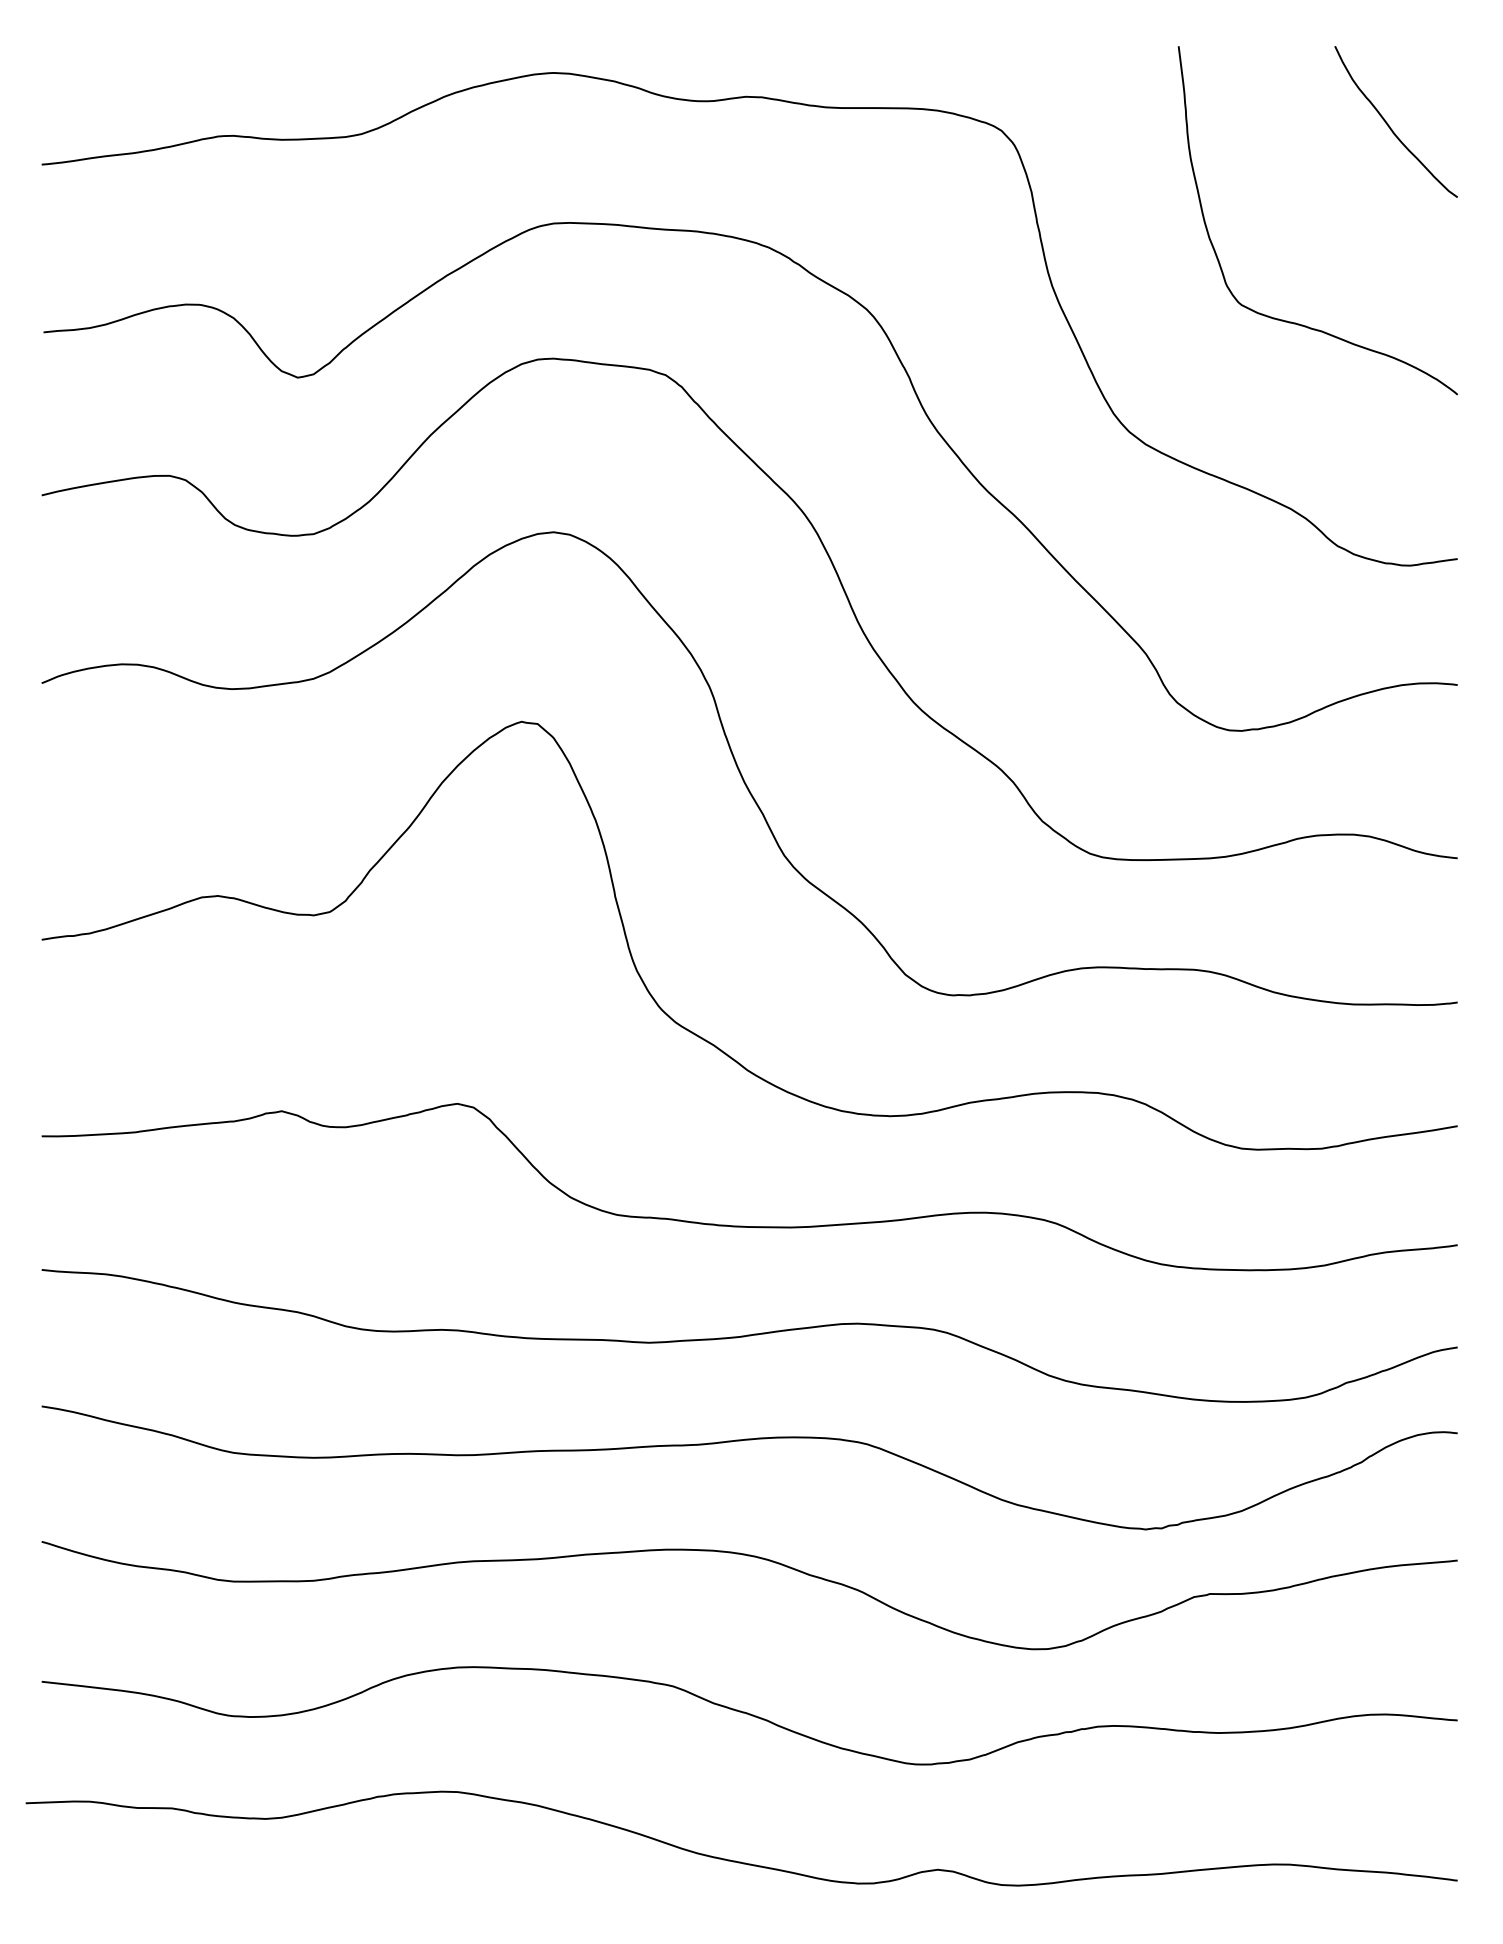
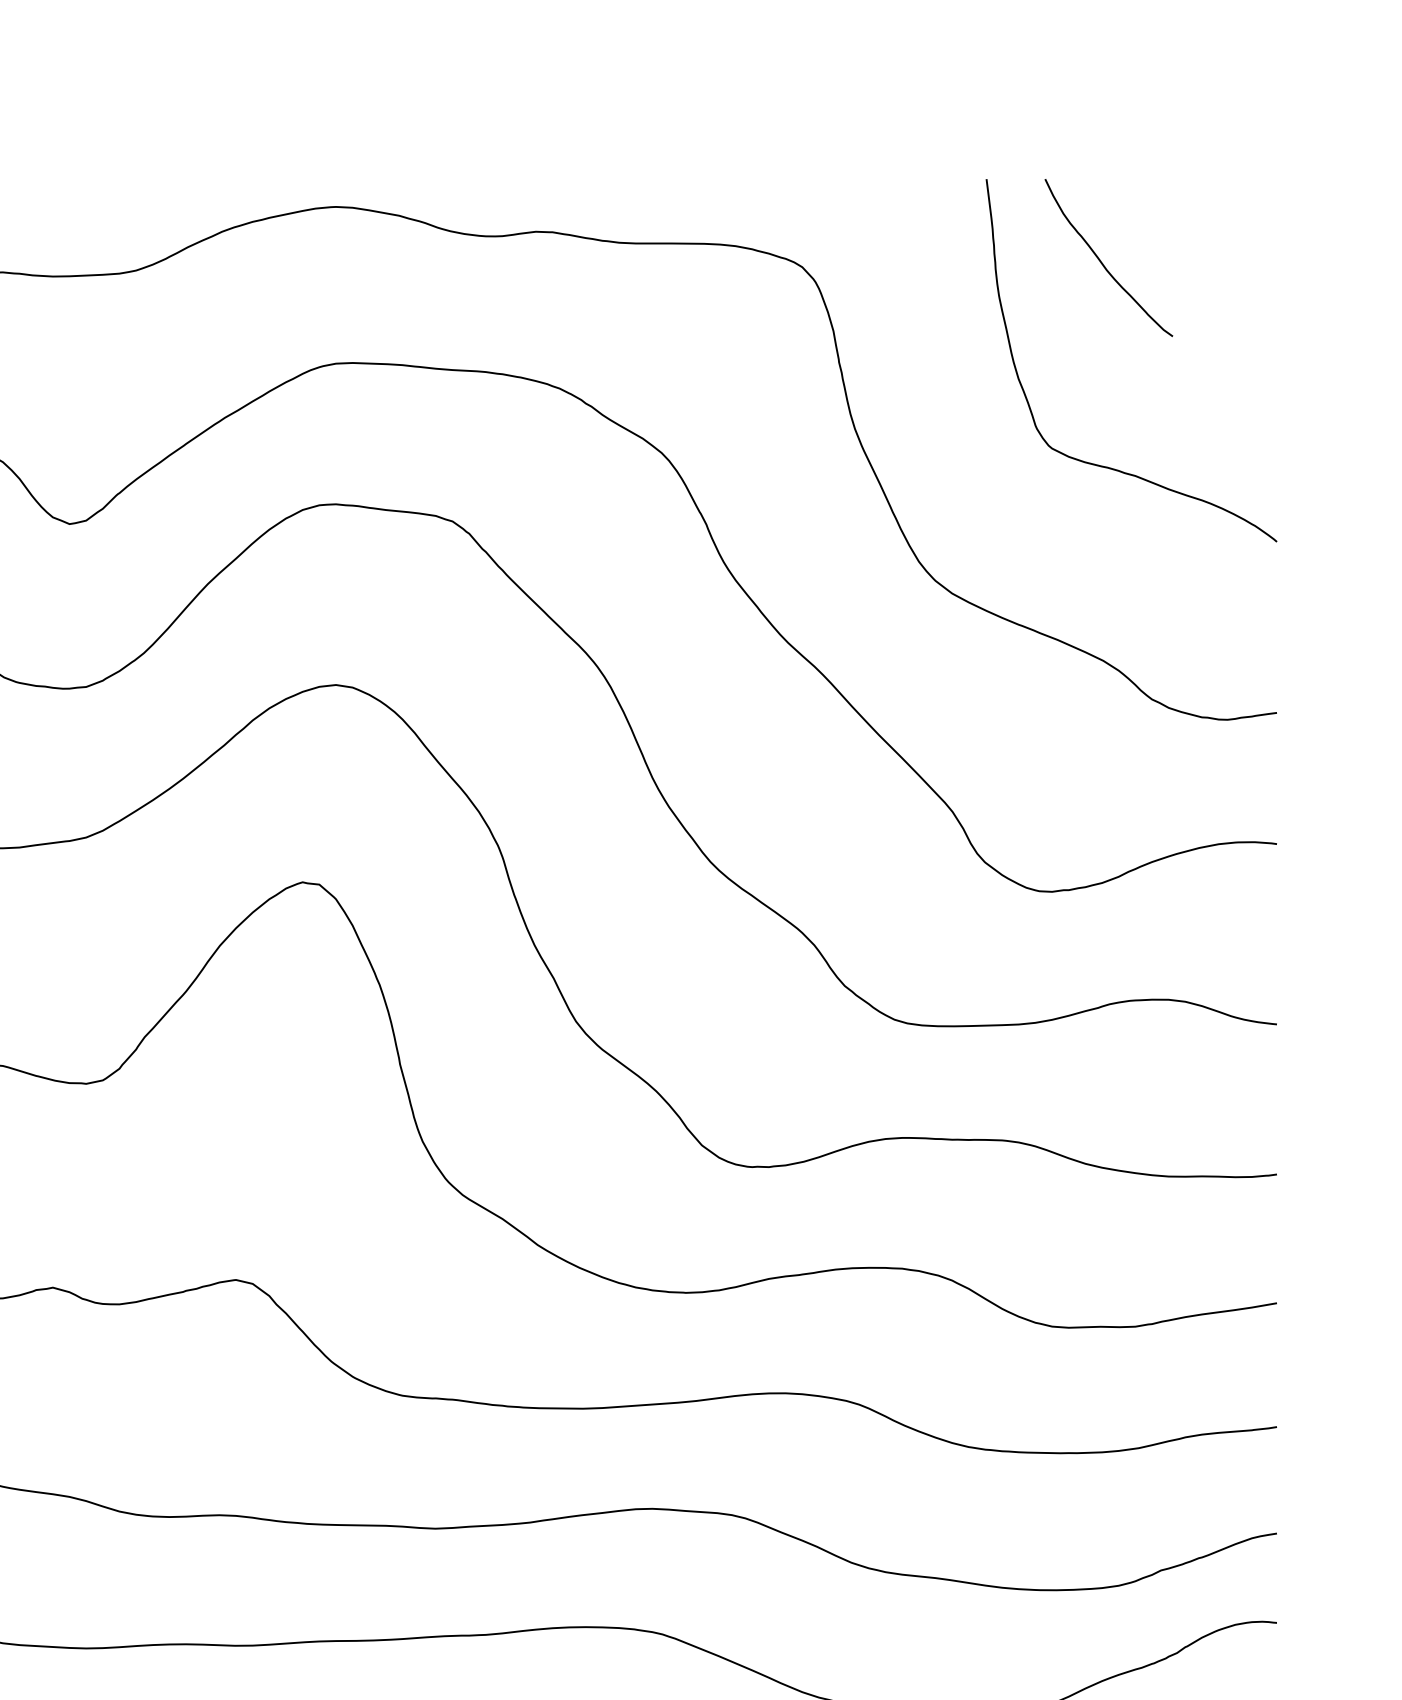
curve: (1390, 126) -> (1102, 262), moved

